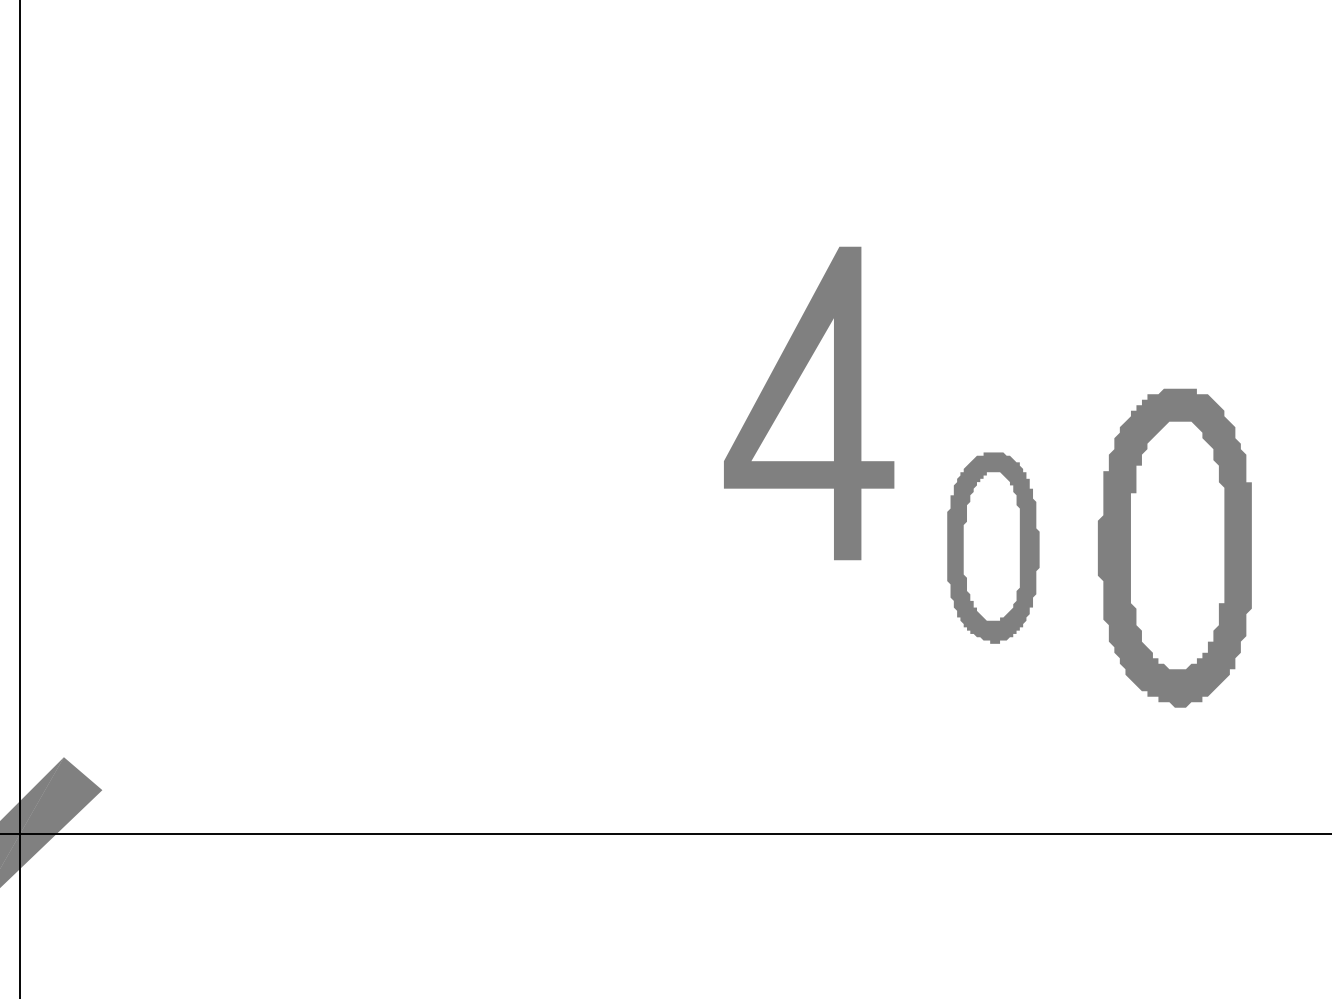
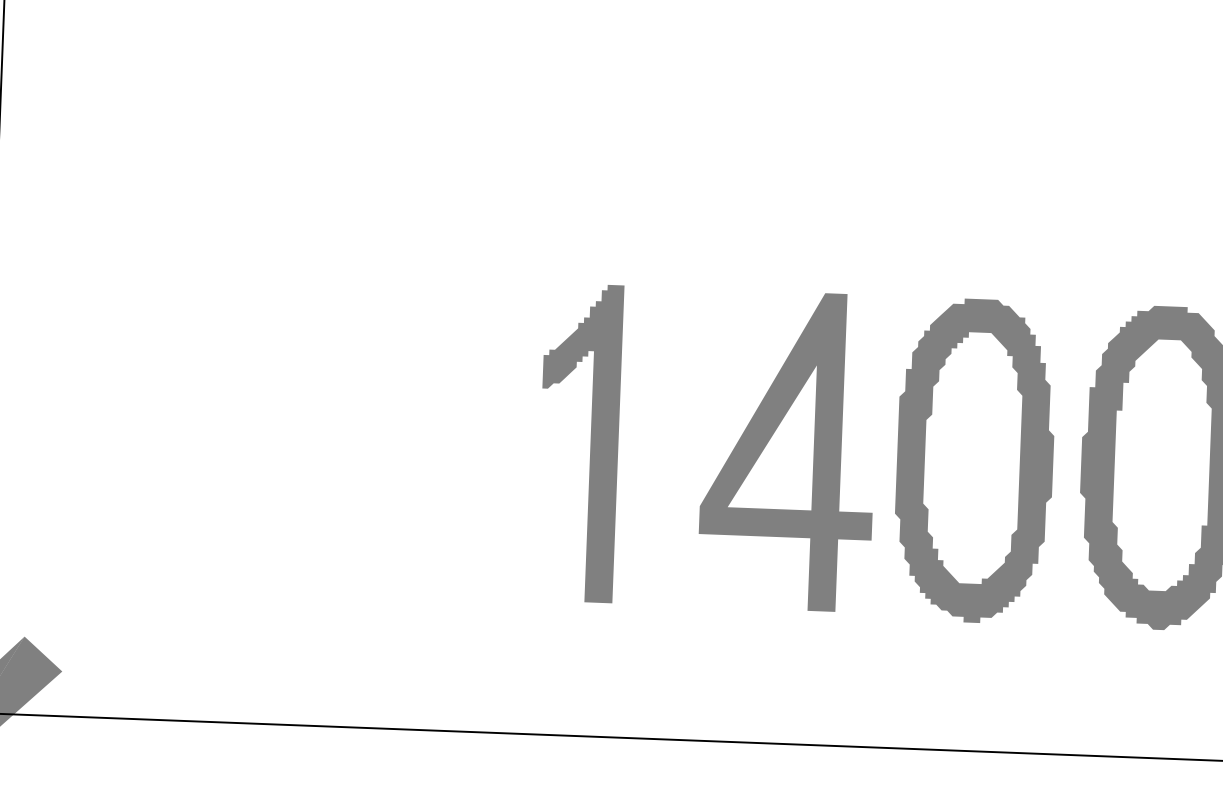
part: (809, 402) -> (788, 449), moved
fill: (602, 545) -> (578, 442), added
part: (993, 547) -> (975, 460), size x1.67

